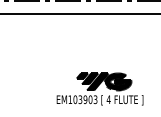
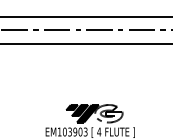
fill: (117, 81) -> (108, 113), removed

